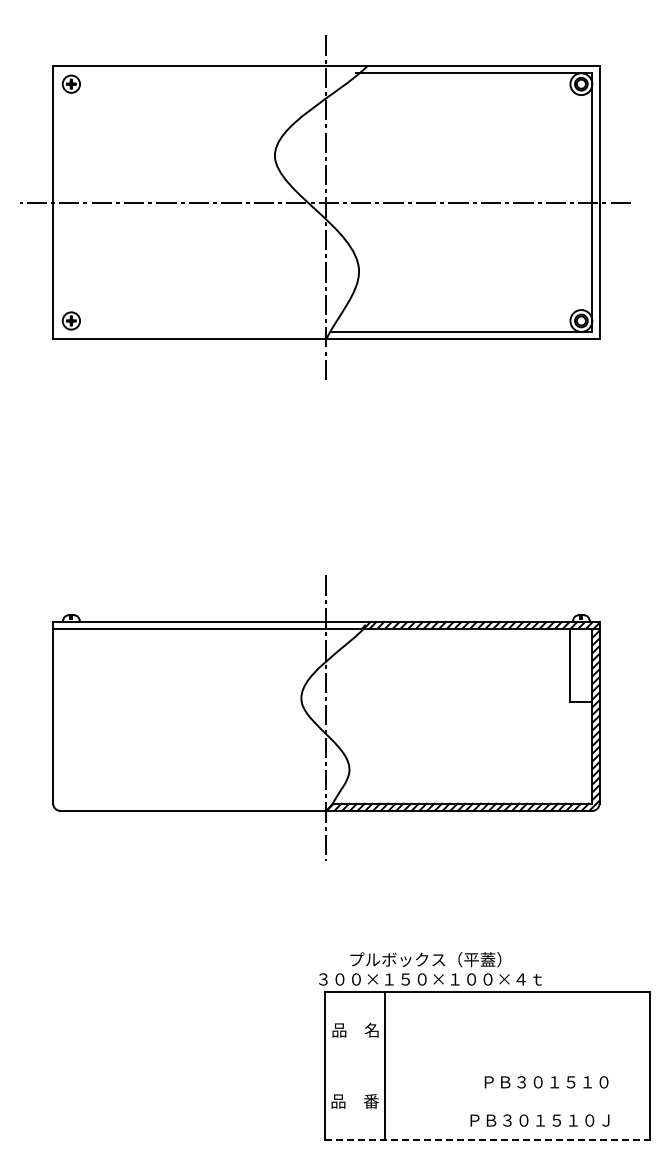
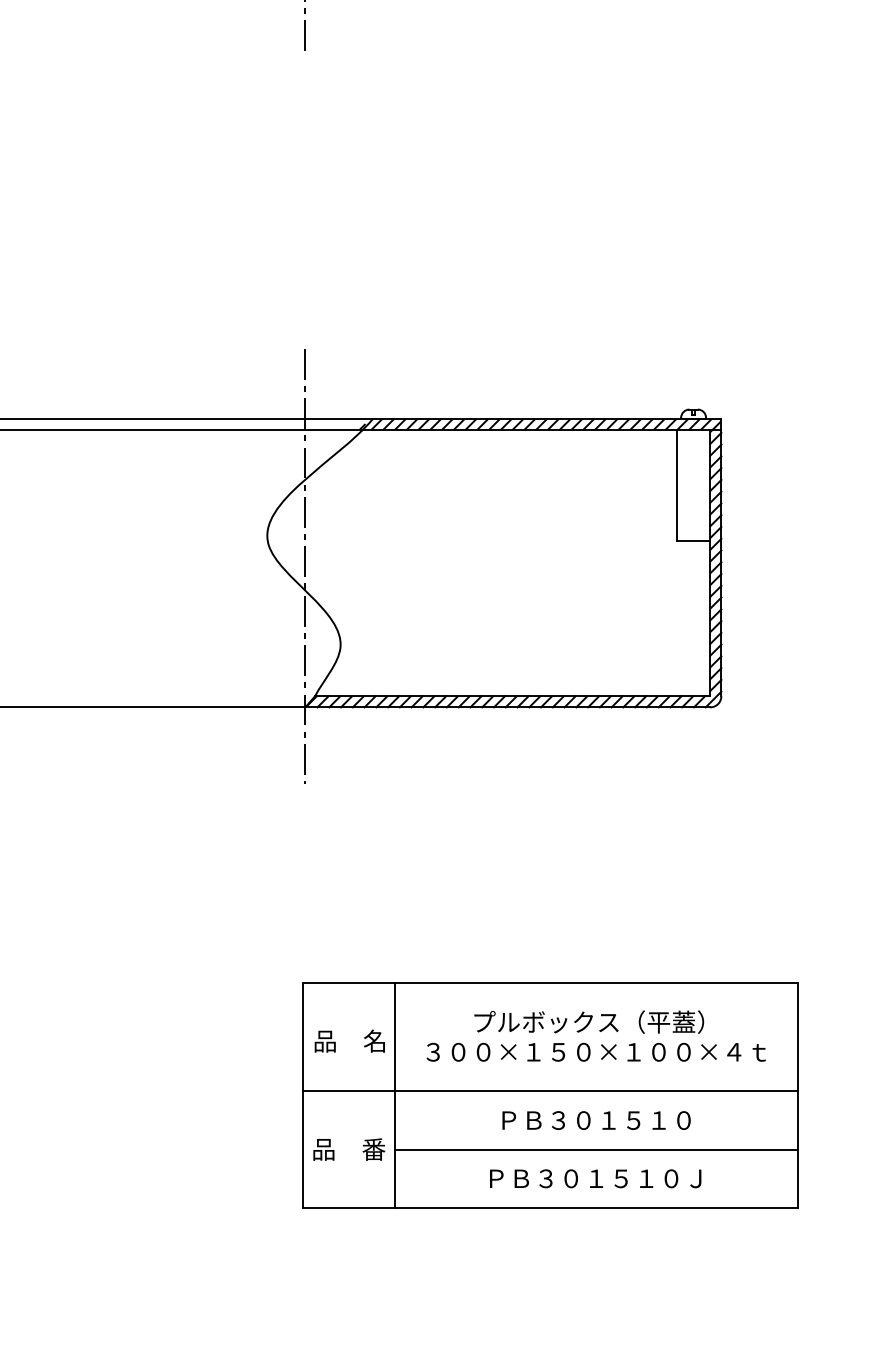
text: (430, 968) -> (596, 1035), moved
line: (486, 1063) -> (549, 1091), added
text: (546, 1082) -> (596, 1120), moved
line: (516, 1101) -> (594, 1149), added
text: (539, 1120) -> (594, 1178), moved
line: (487, 1139) -> (550, 1207), dashed -> solid

